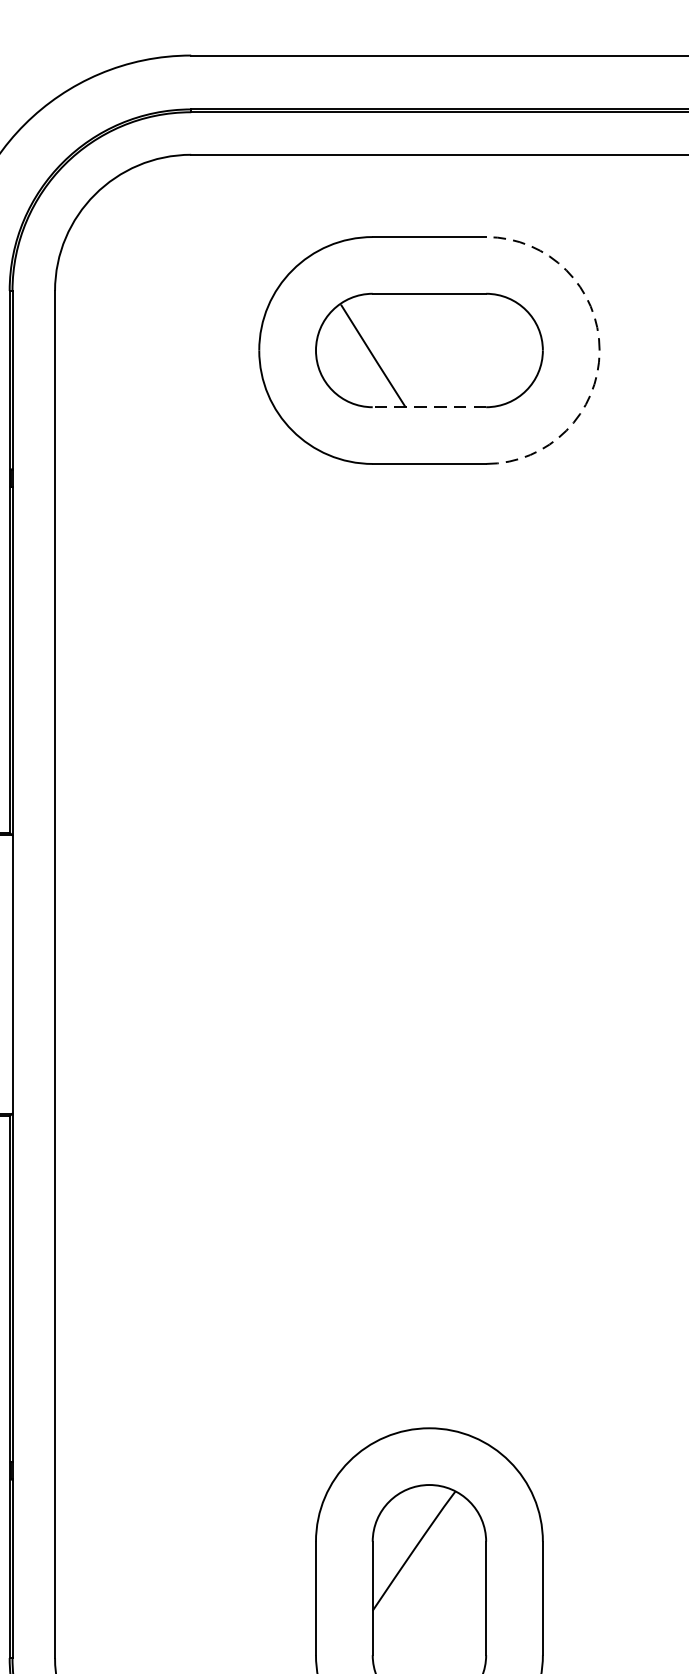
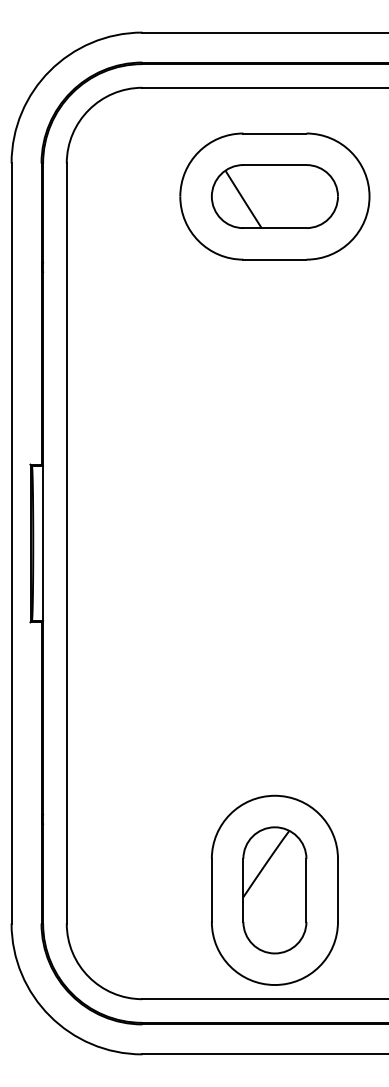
arc: (599, 350) -> (369, 196), dashed -> solid
line: (428, 407) -> (274, 228), dashed -> solid

